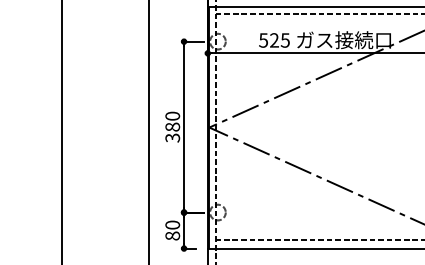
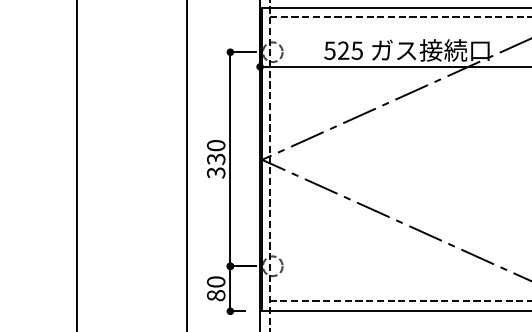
text: (172, 126) -> (215, 158), 380 -> 330

